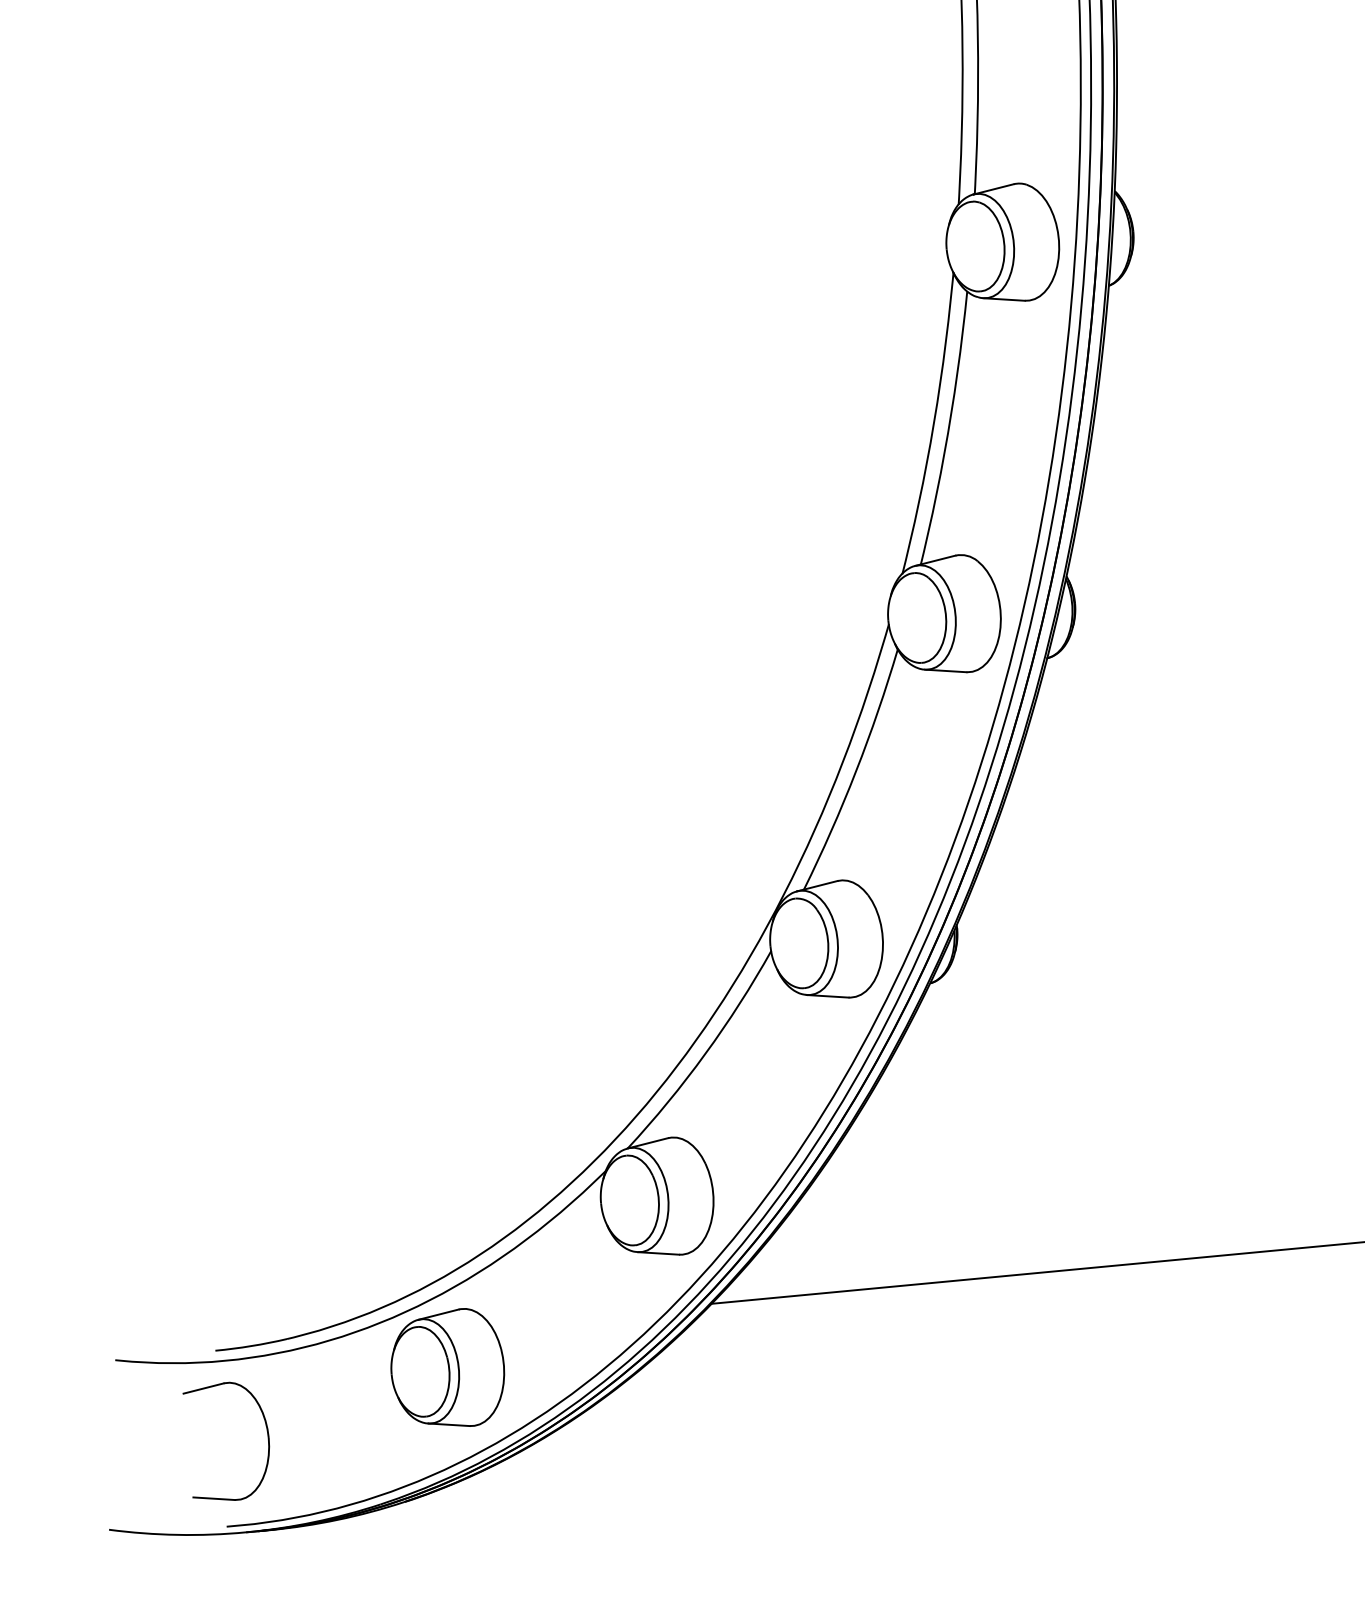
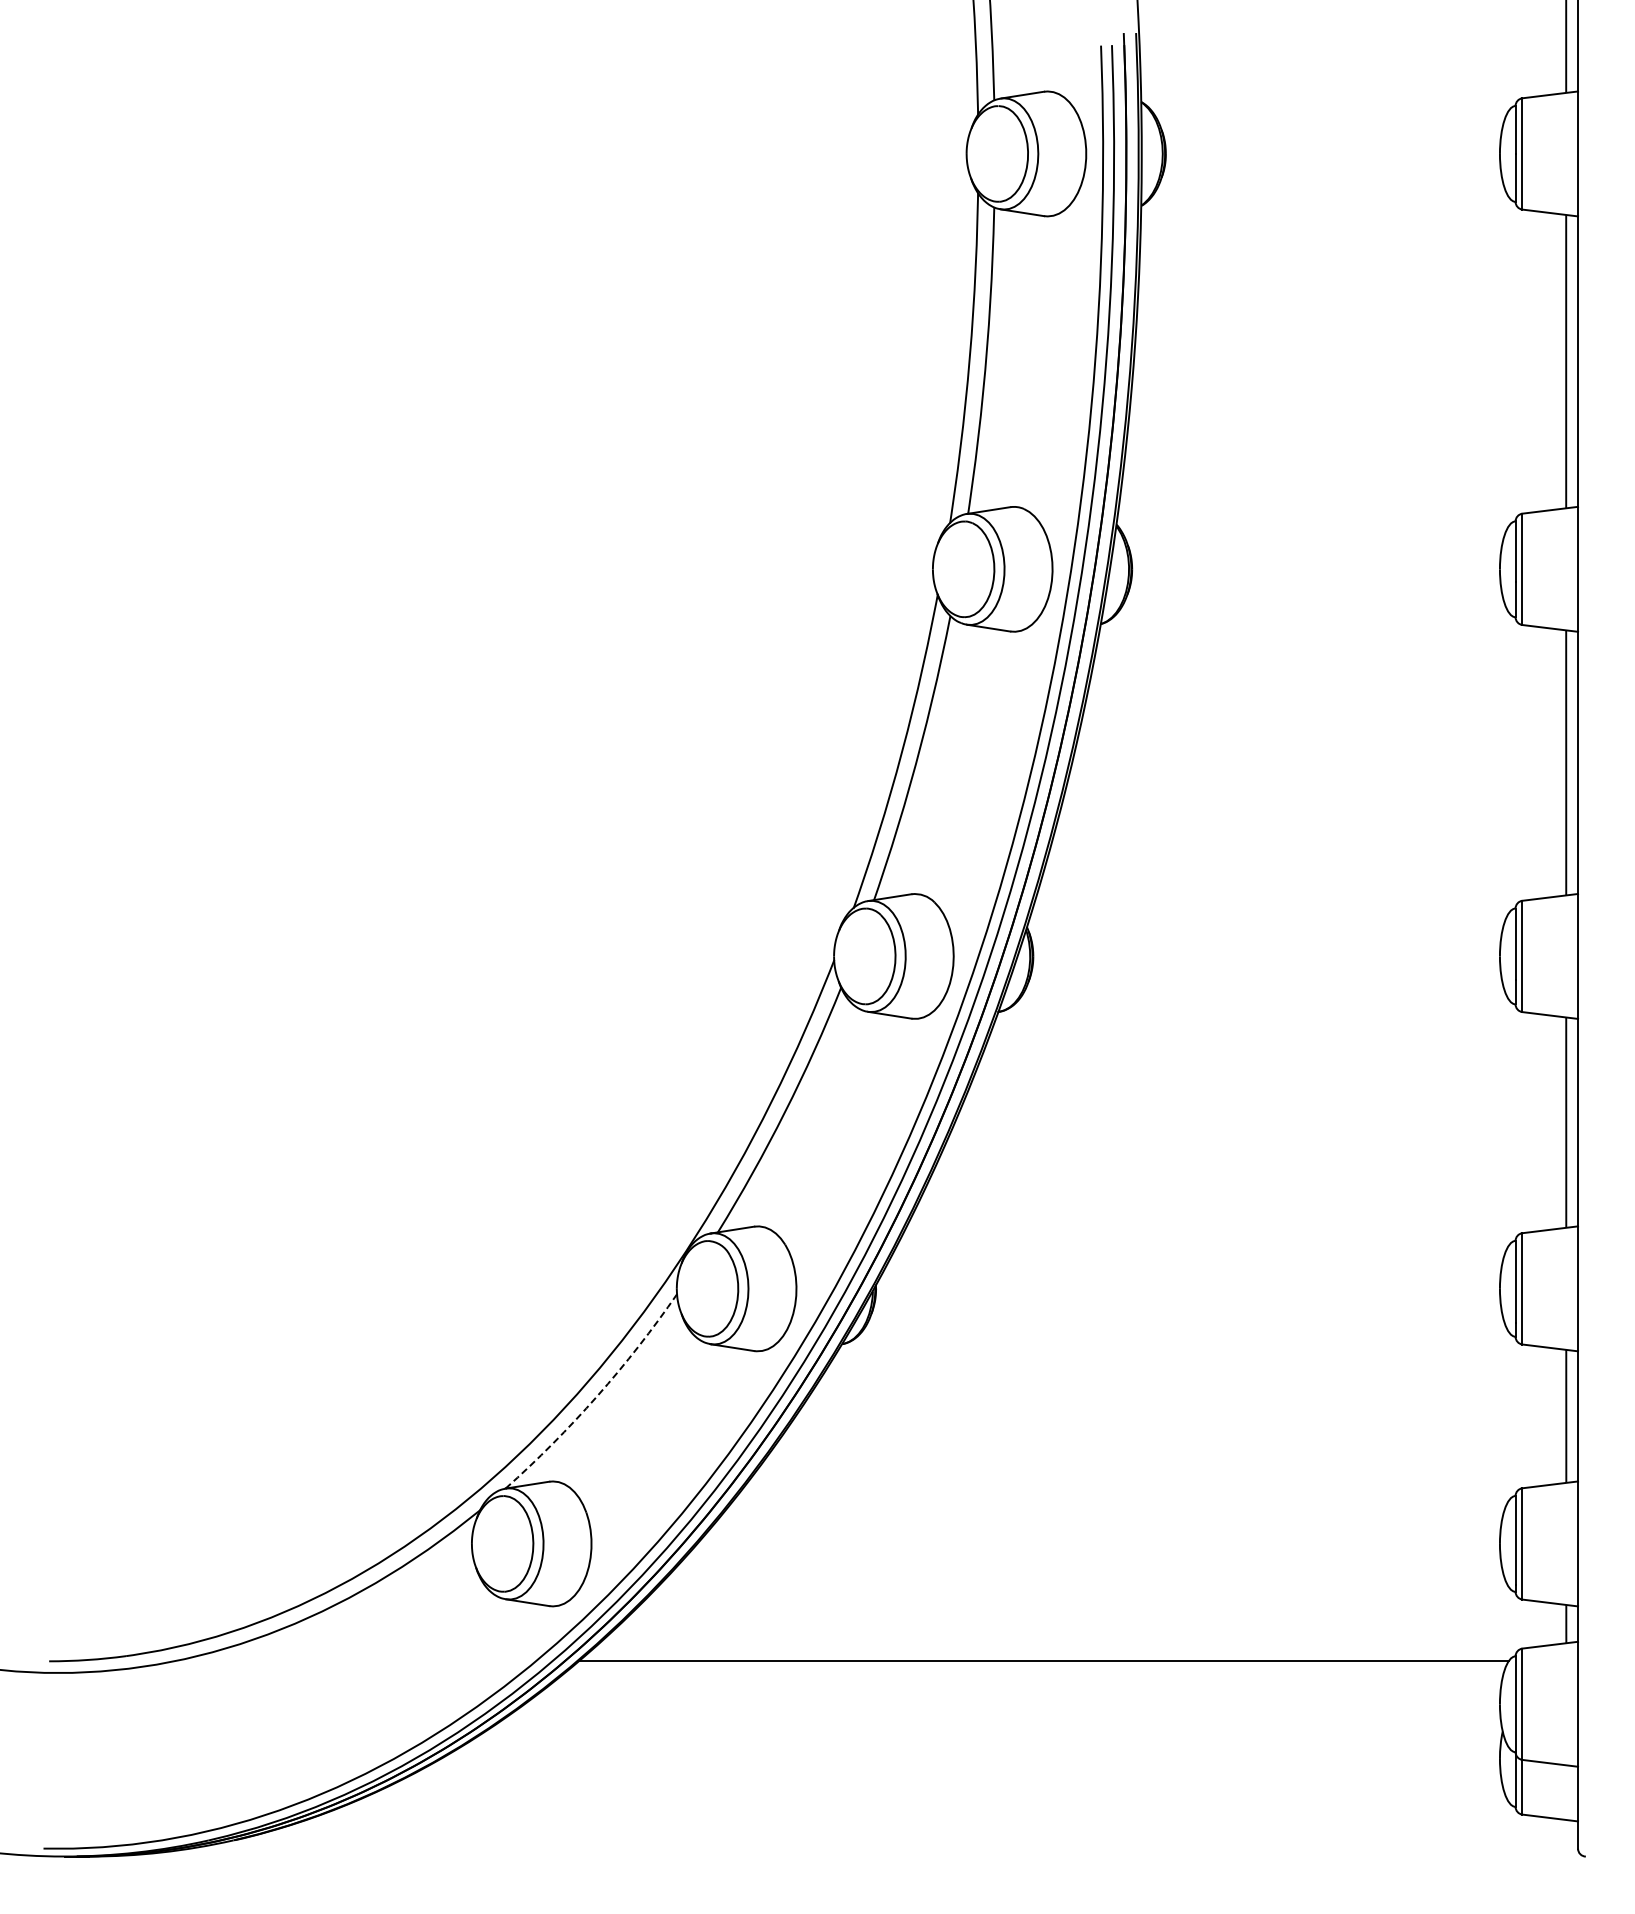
arc: (705, 1054) -> (597, 1396), solid -> dashed
part: (447, 1369) -> (292, 1704), removed
part: (267, 1436) -> (95, 1757), removed

